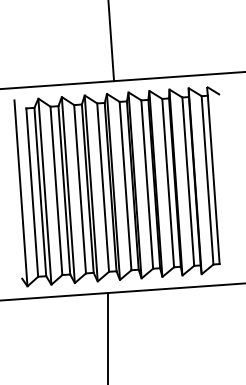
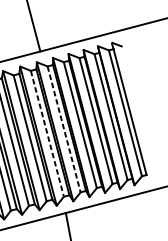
line: (125, 186) -> (64, 129), solid -> dashed
line: (103, 188) -> (47, 134), solid -> dashed

